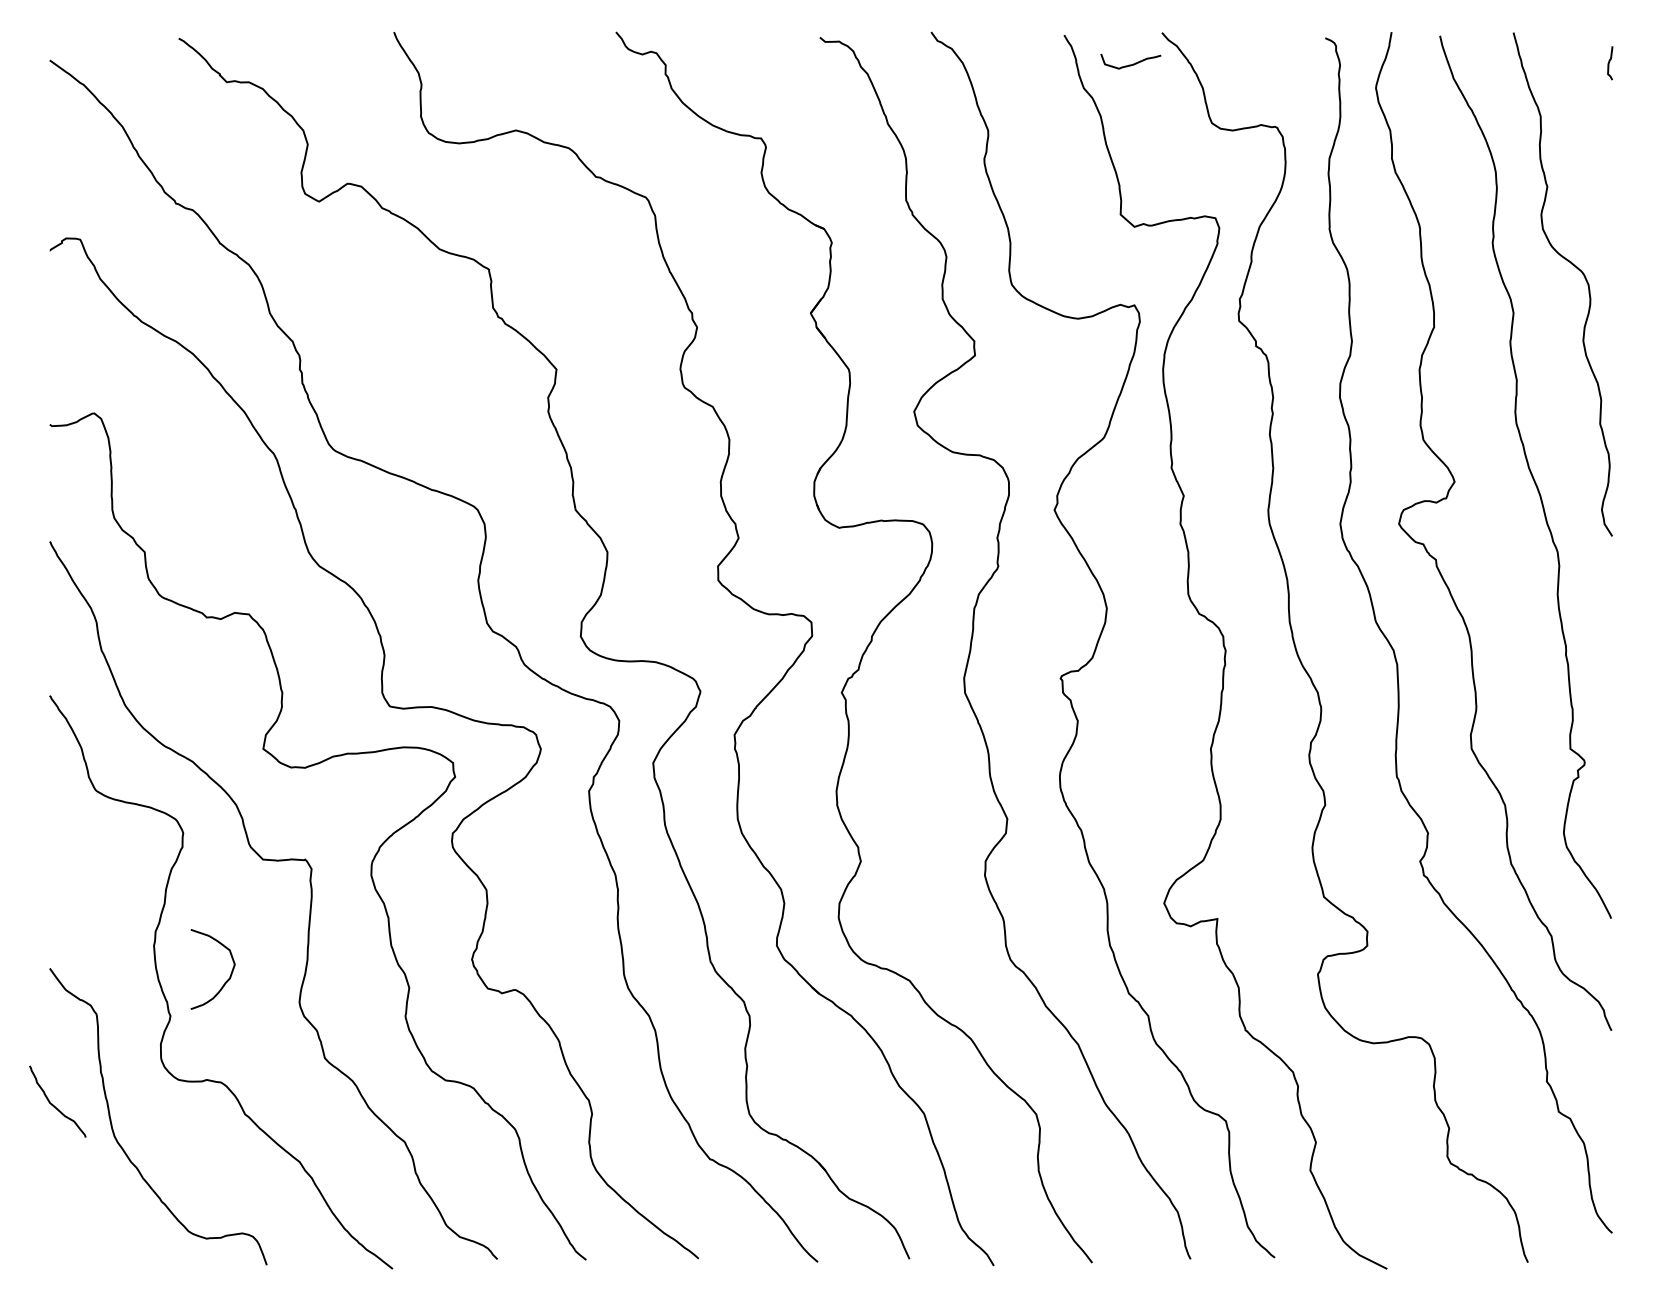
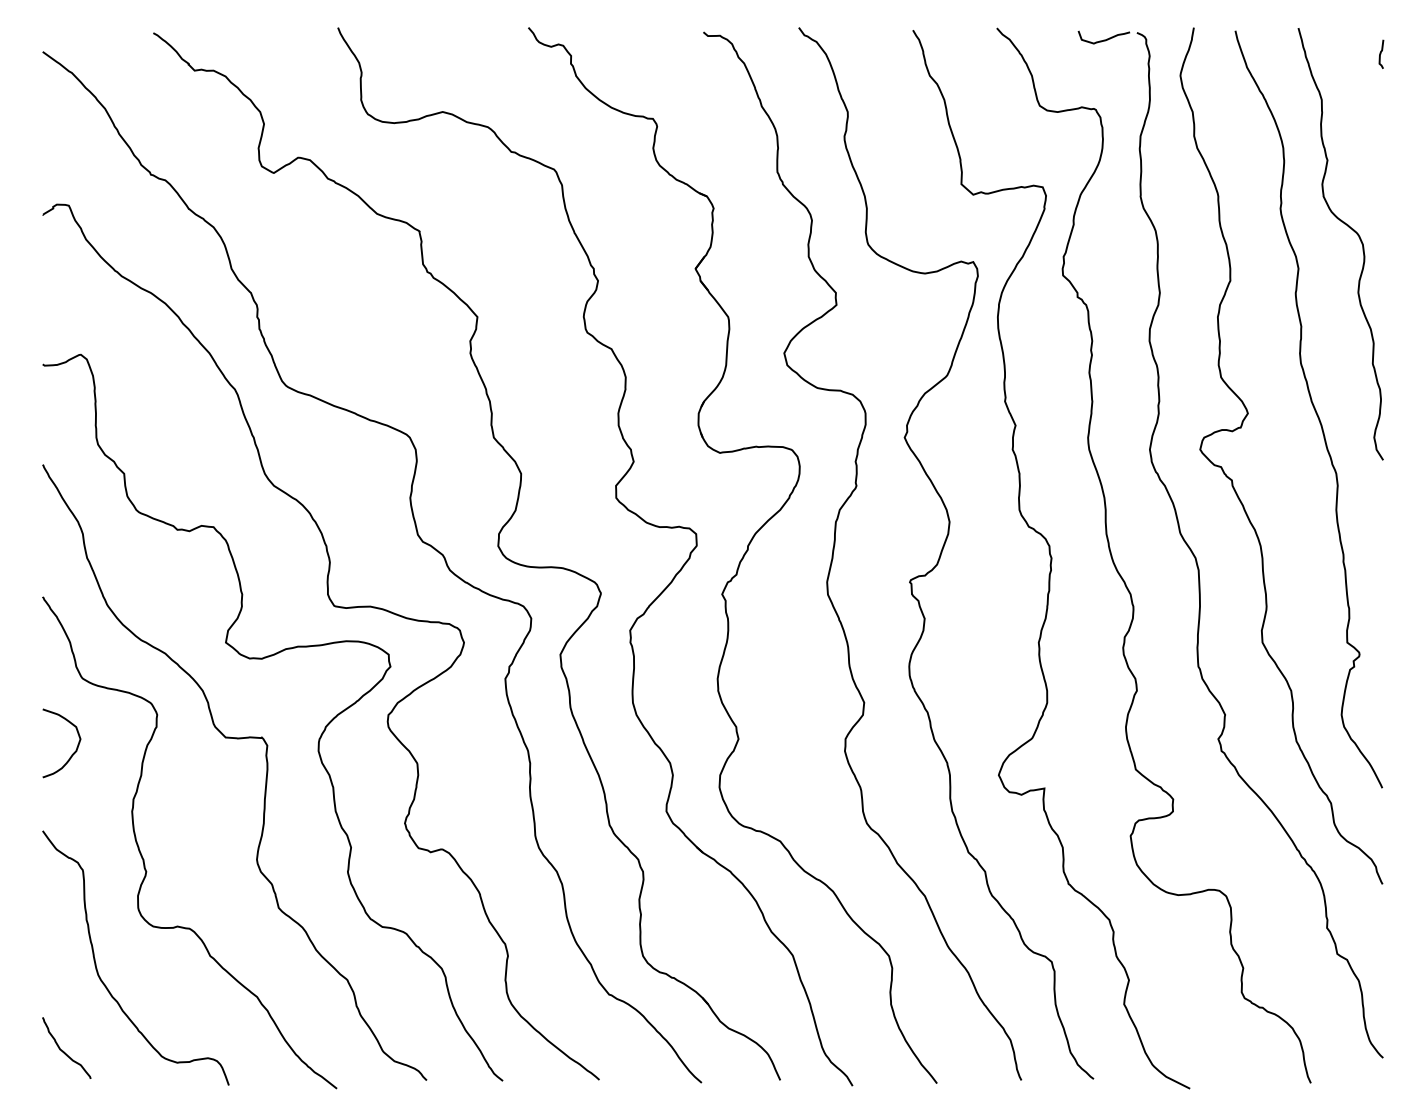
curve: (1130, 64) -> (1103, 39), moved
curve: (225, 981) -> (72, 753), moved
curve: (53, 1104) -> (63, 1050), moved

